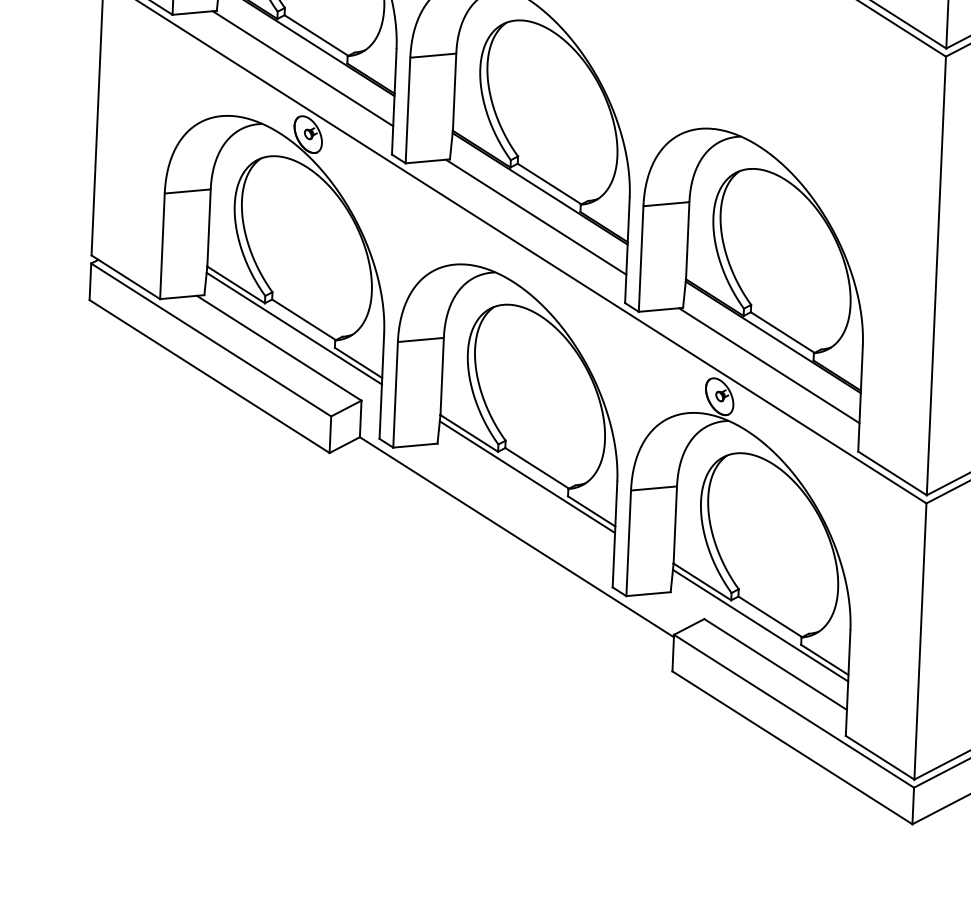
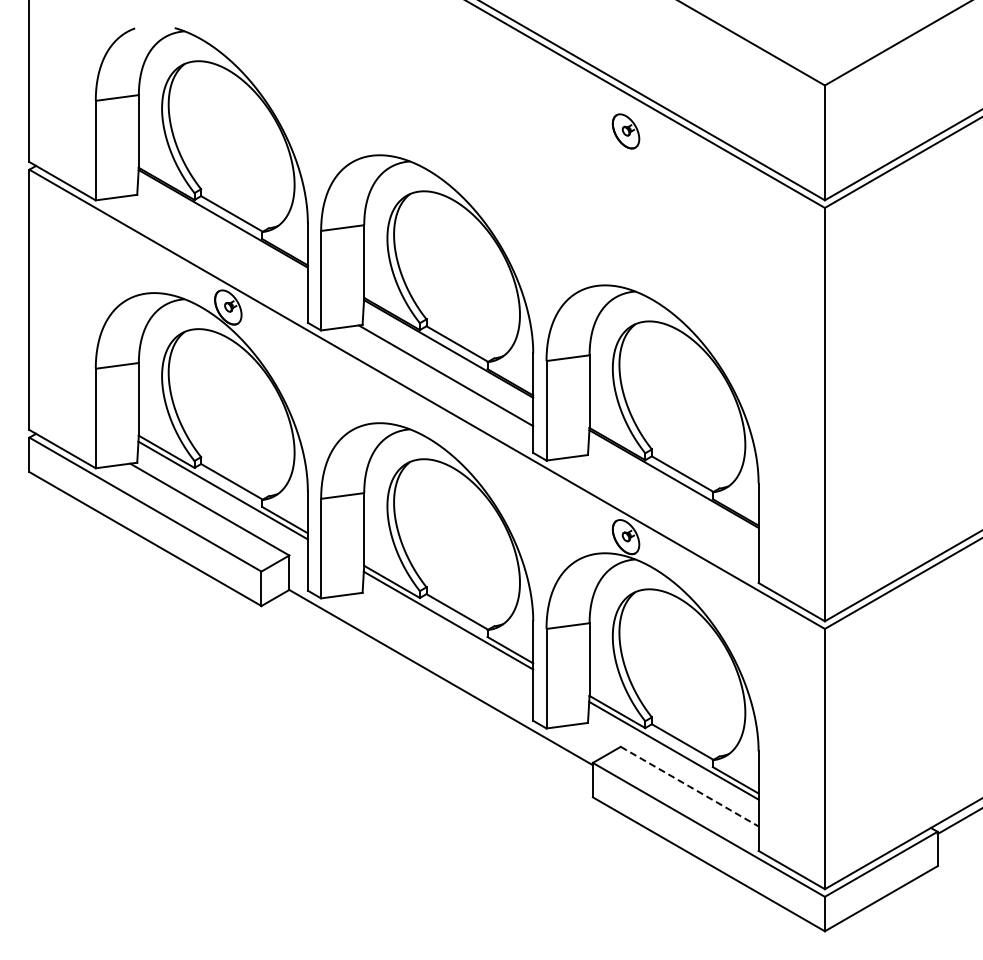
line: (302, 68) -> (220, 245), removed
line: (769, 365) -> (671, 505), removed
line: (775, 664) -> (689, 786), solid -> dashed

